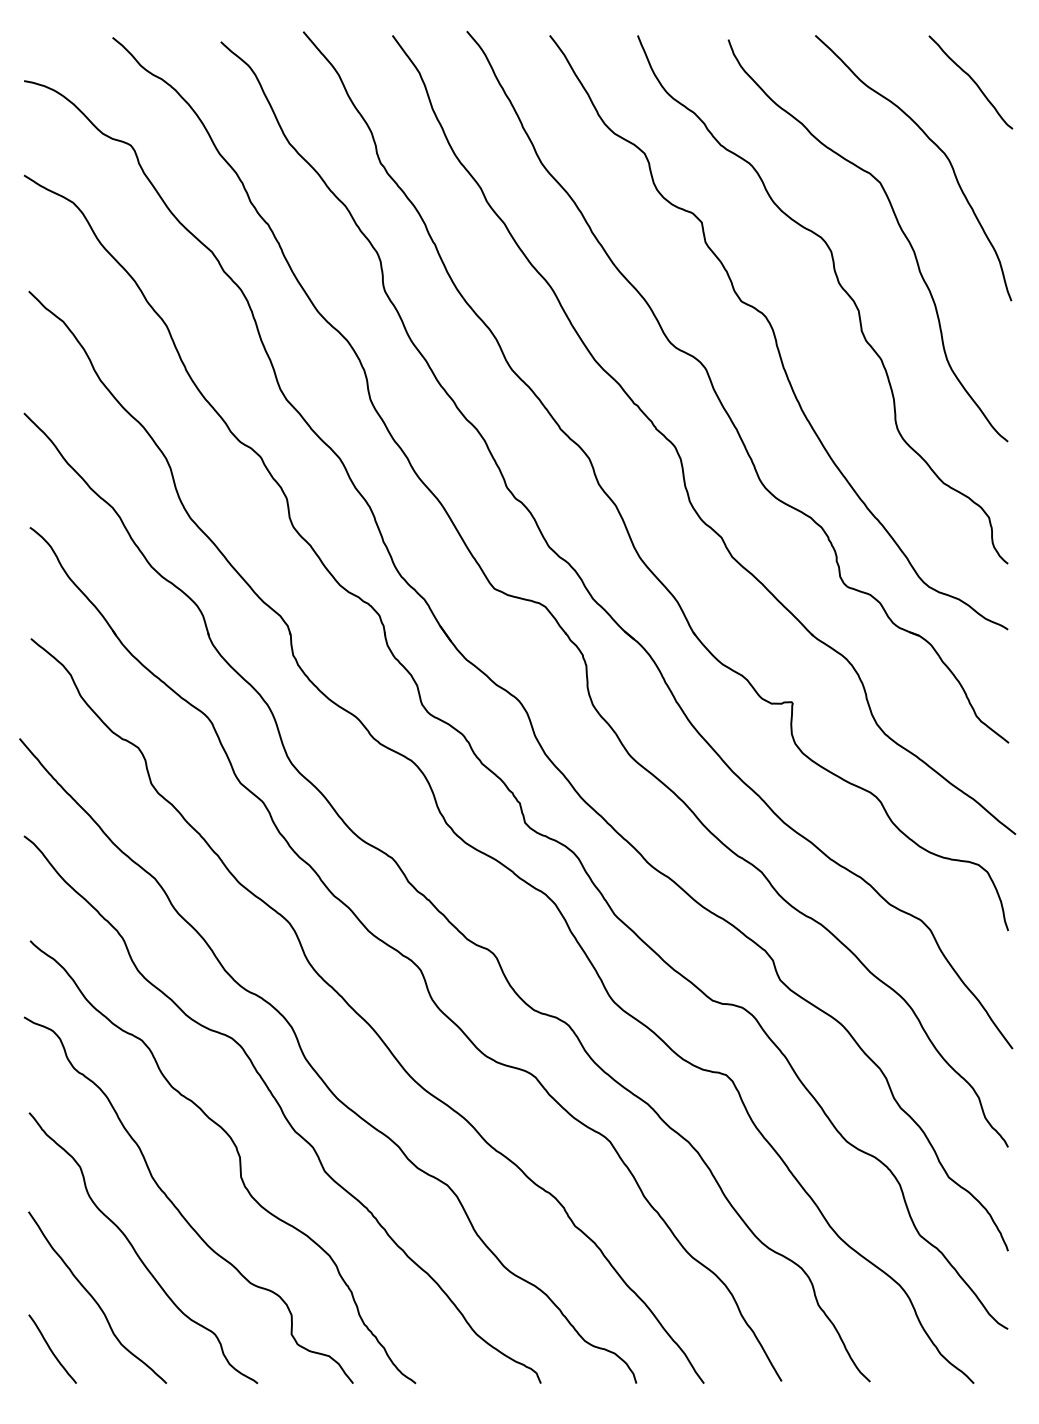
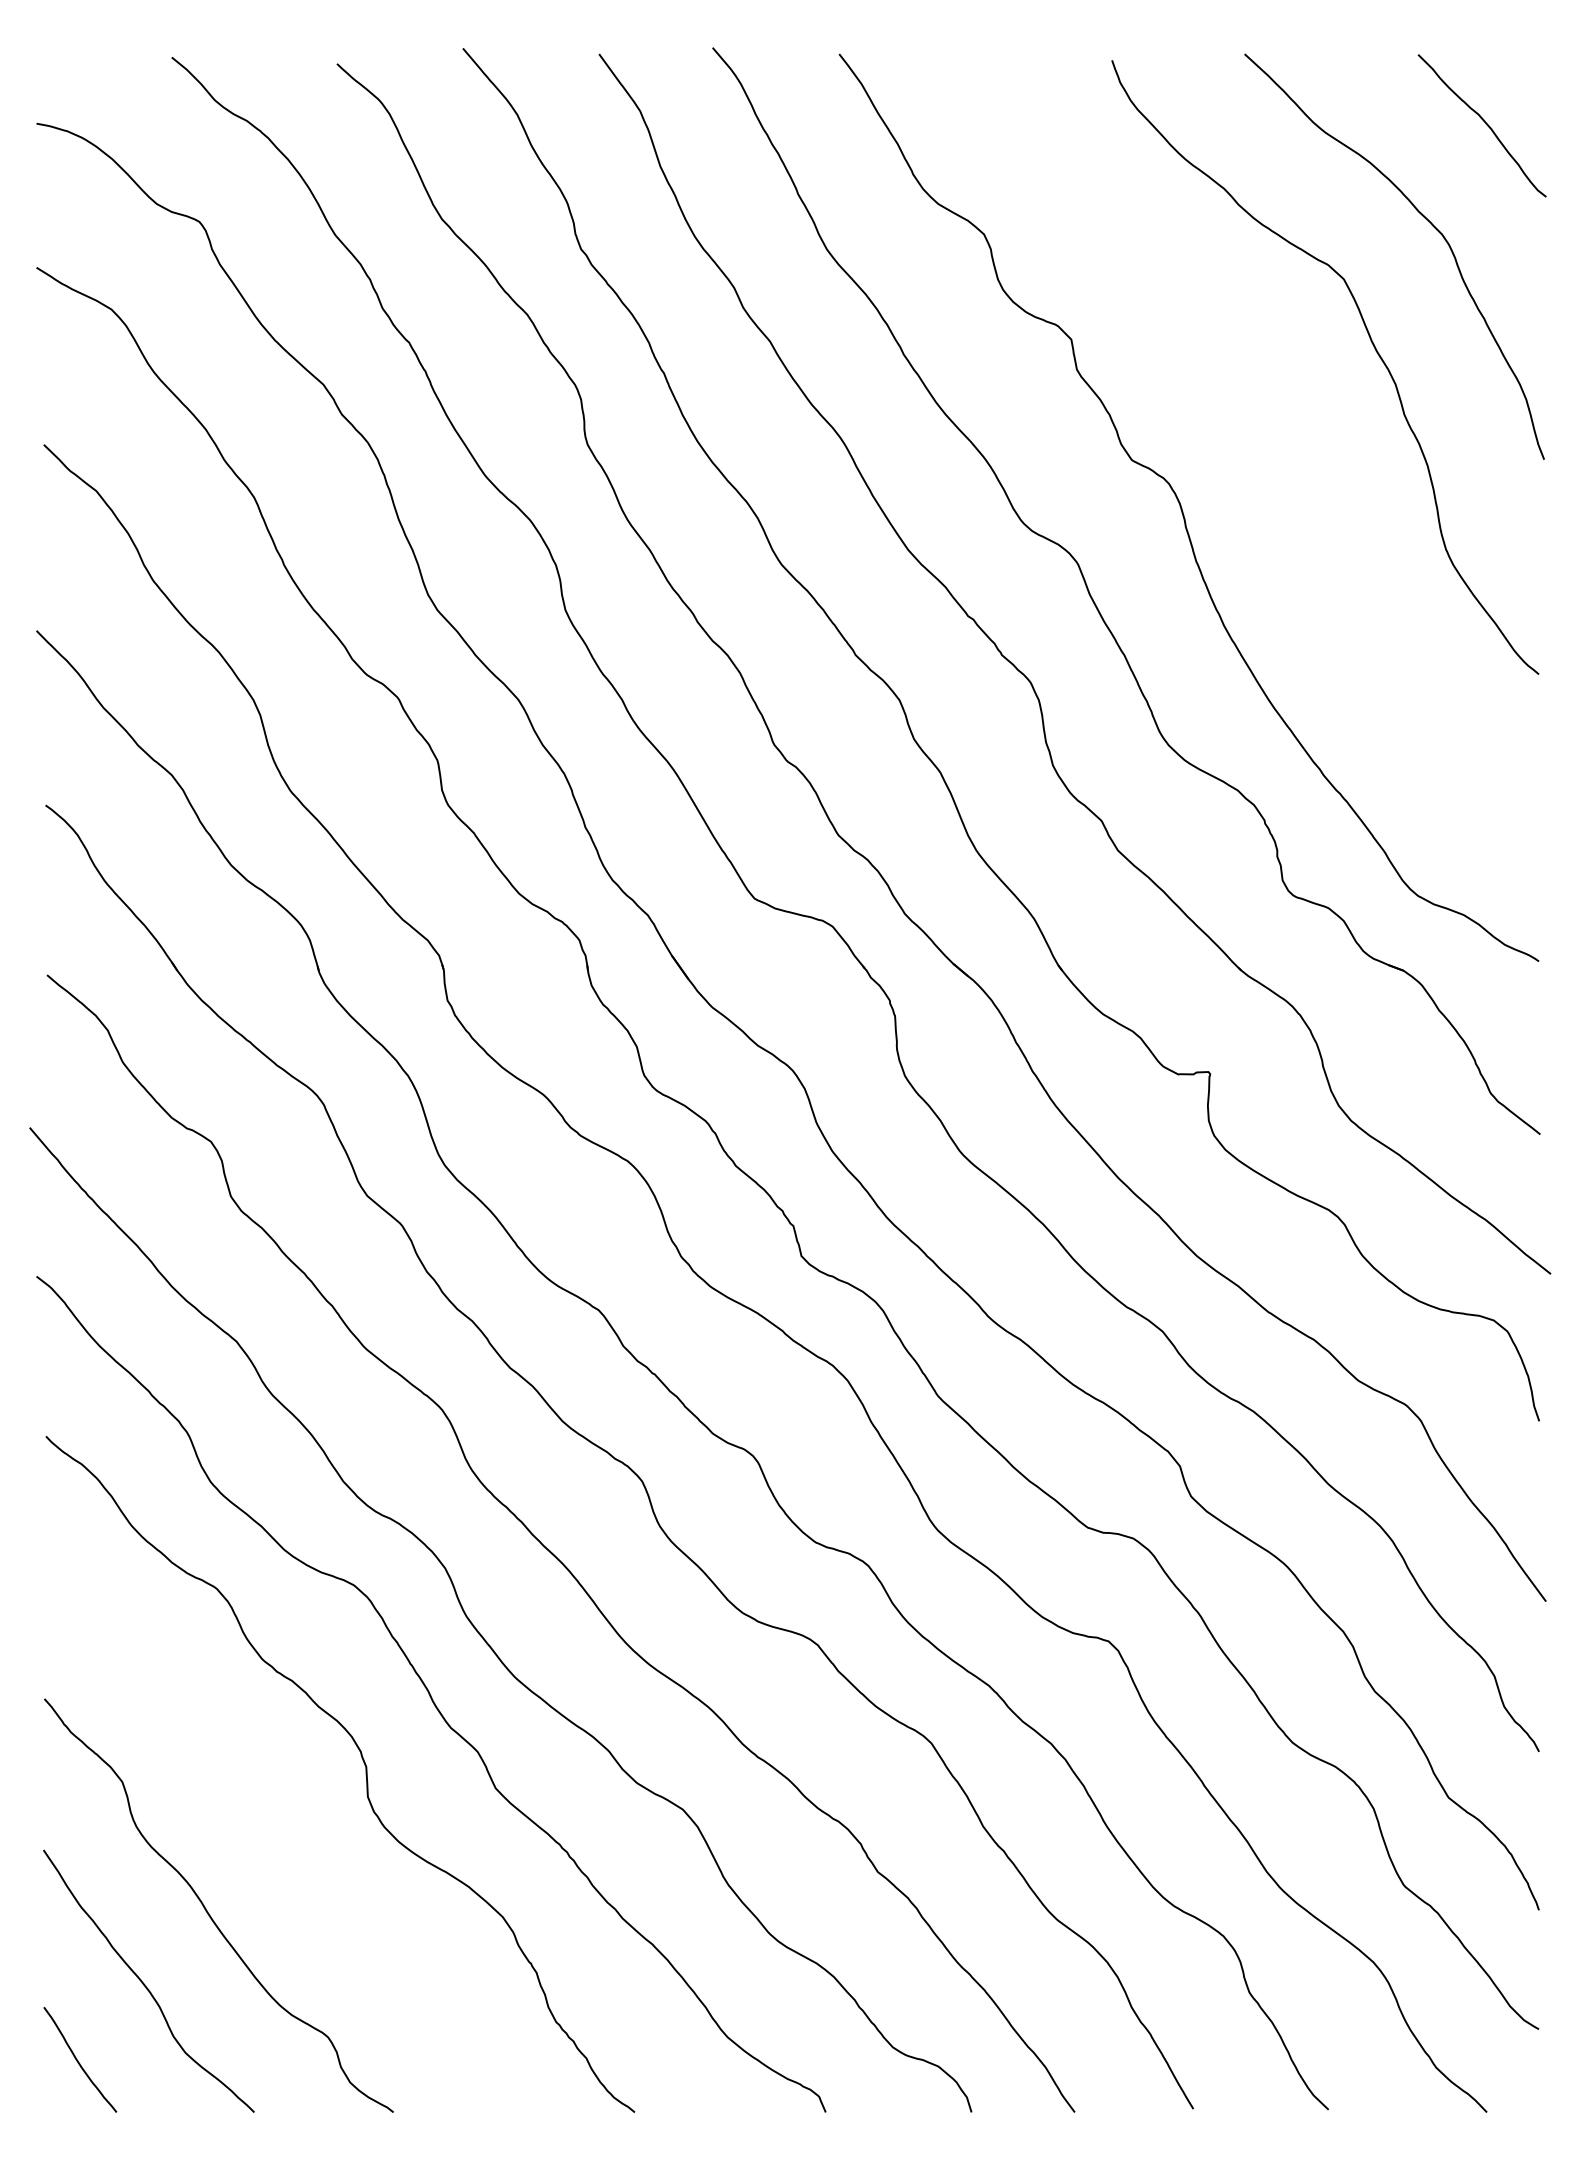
curve: (840, 287) -> (1283, 438), removed
curve: (177, 1207) -> (270, 1843), removed

